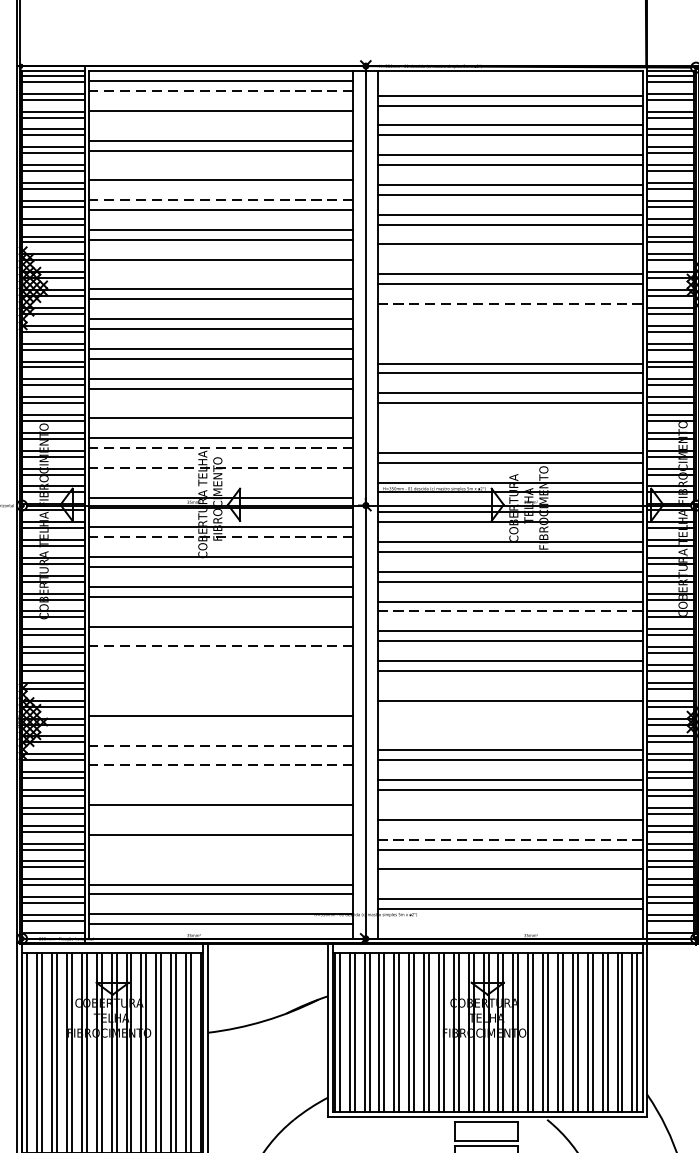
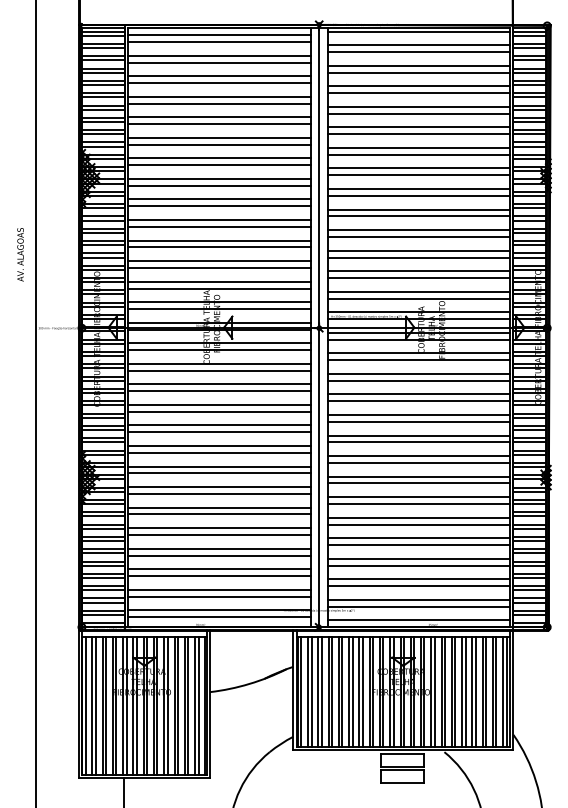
line: (509, 75) -> (418, 31), added
line: (219, 91) -> (218, 42), dashed -> solid
line: (221, 120) -> (219, 62), added
line: (221, 169) -> (219, 96), added
line: (219, 200) -> (218, 117), dashed -> solid
line: (509, 253) -> (418, 154), added
line: (221, 269) -> (219, 165), added
line: (509, 304) -> (418, 189), dashed -> solid
line: (509, 313) -> (418, 195), added
line: (509, 333) -> (418, 209), added
line: (509, 343) -> (418, 216), added
line: (221, 408) -> (219, 261), added
line: (509, 423) -> (418, 271), added
line: (509, 433) -> (418, 278), added
line: (219, 448) -> (218, 288), dashed -> solid
line: (219, 468) -> (218, 302), dashed -> solid
line: (221, 478) -> (219, 309), added
line: (219, 537) -> (218, 350), dashed -> solid
line: (509, 611) -> (418, 401), dashed -> solid
line: (221, 616) -> (219, 404), added
line: (219, 646) -> (218, 425), dashed -> solid
line: (221, 656) -> (219, 432), added
line: (221, 675) -> (219, 445), added
line: (221, 685) -> (219, 452), added
line: (509, 691) -> (418, 456), added
line: (221, 705) -> (219, 466), added
line: (509, 720) -> (418, 476), added
line: (509, 730) -> (418, 483), added
line: (221, 736) -> (219, 487), added
line: (219, 745) -> (218, 493), dashed -> solid
line: (219, 765) -> (218, 507), dashed -> solid
line: (221, 775) -> (219, 514), added
line: (221, 795) -> (219, 528), added
line: (509, 810) -> (418, 538), added
line: (221, 824) -> (219, 548), added
line: (509, 839) -> (418, 558), dashed -> solid
line: (221, 855) -> (219, 569), added
line: (221, 865) -> (219, 576), added
line: (509, 879) -> (418, 586), added
line: (509, 929) -> (418, 620), added

